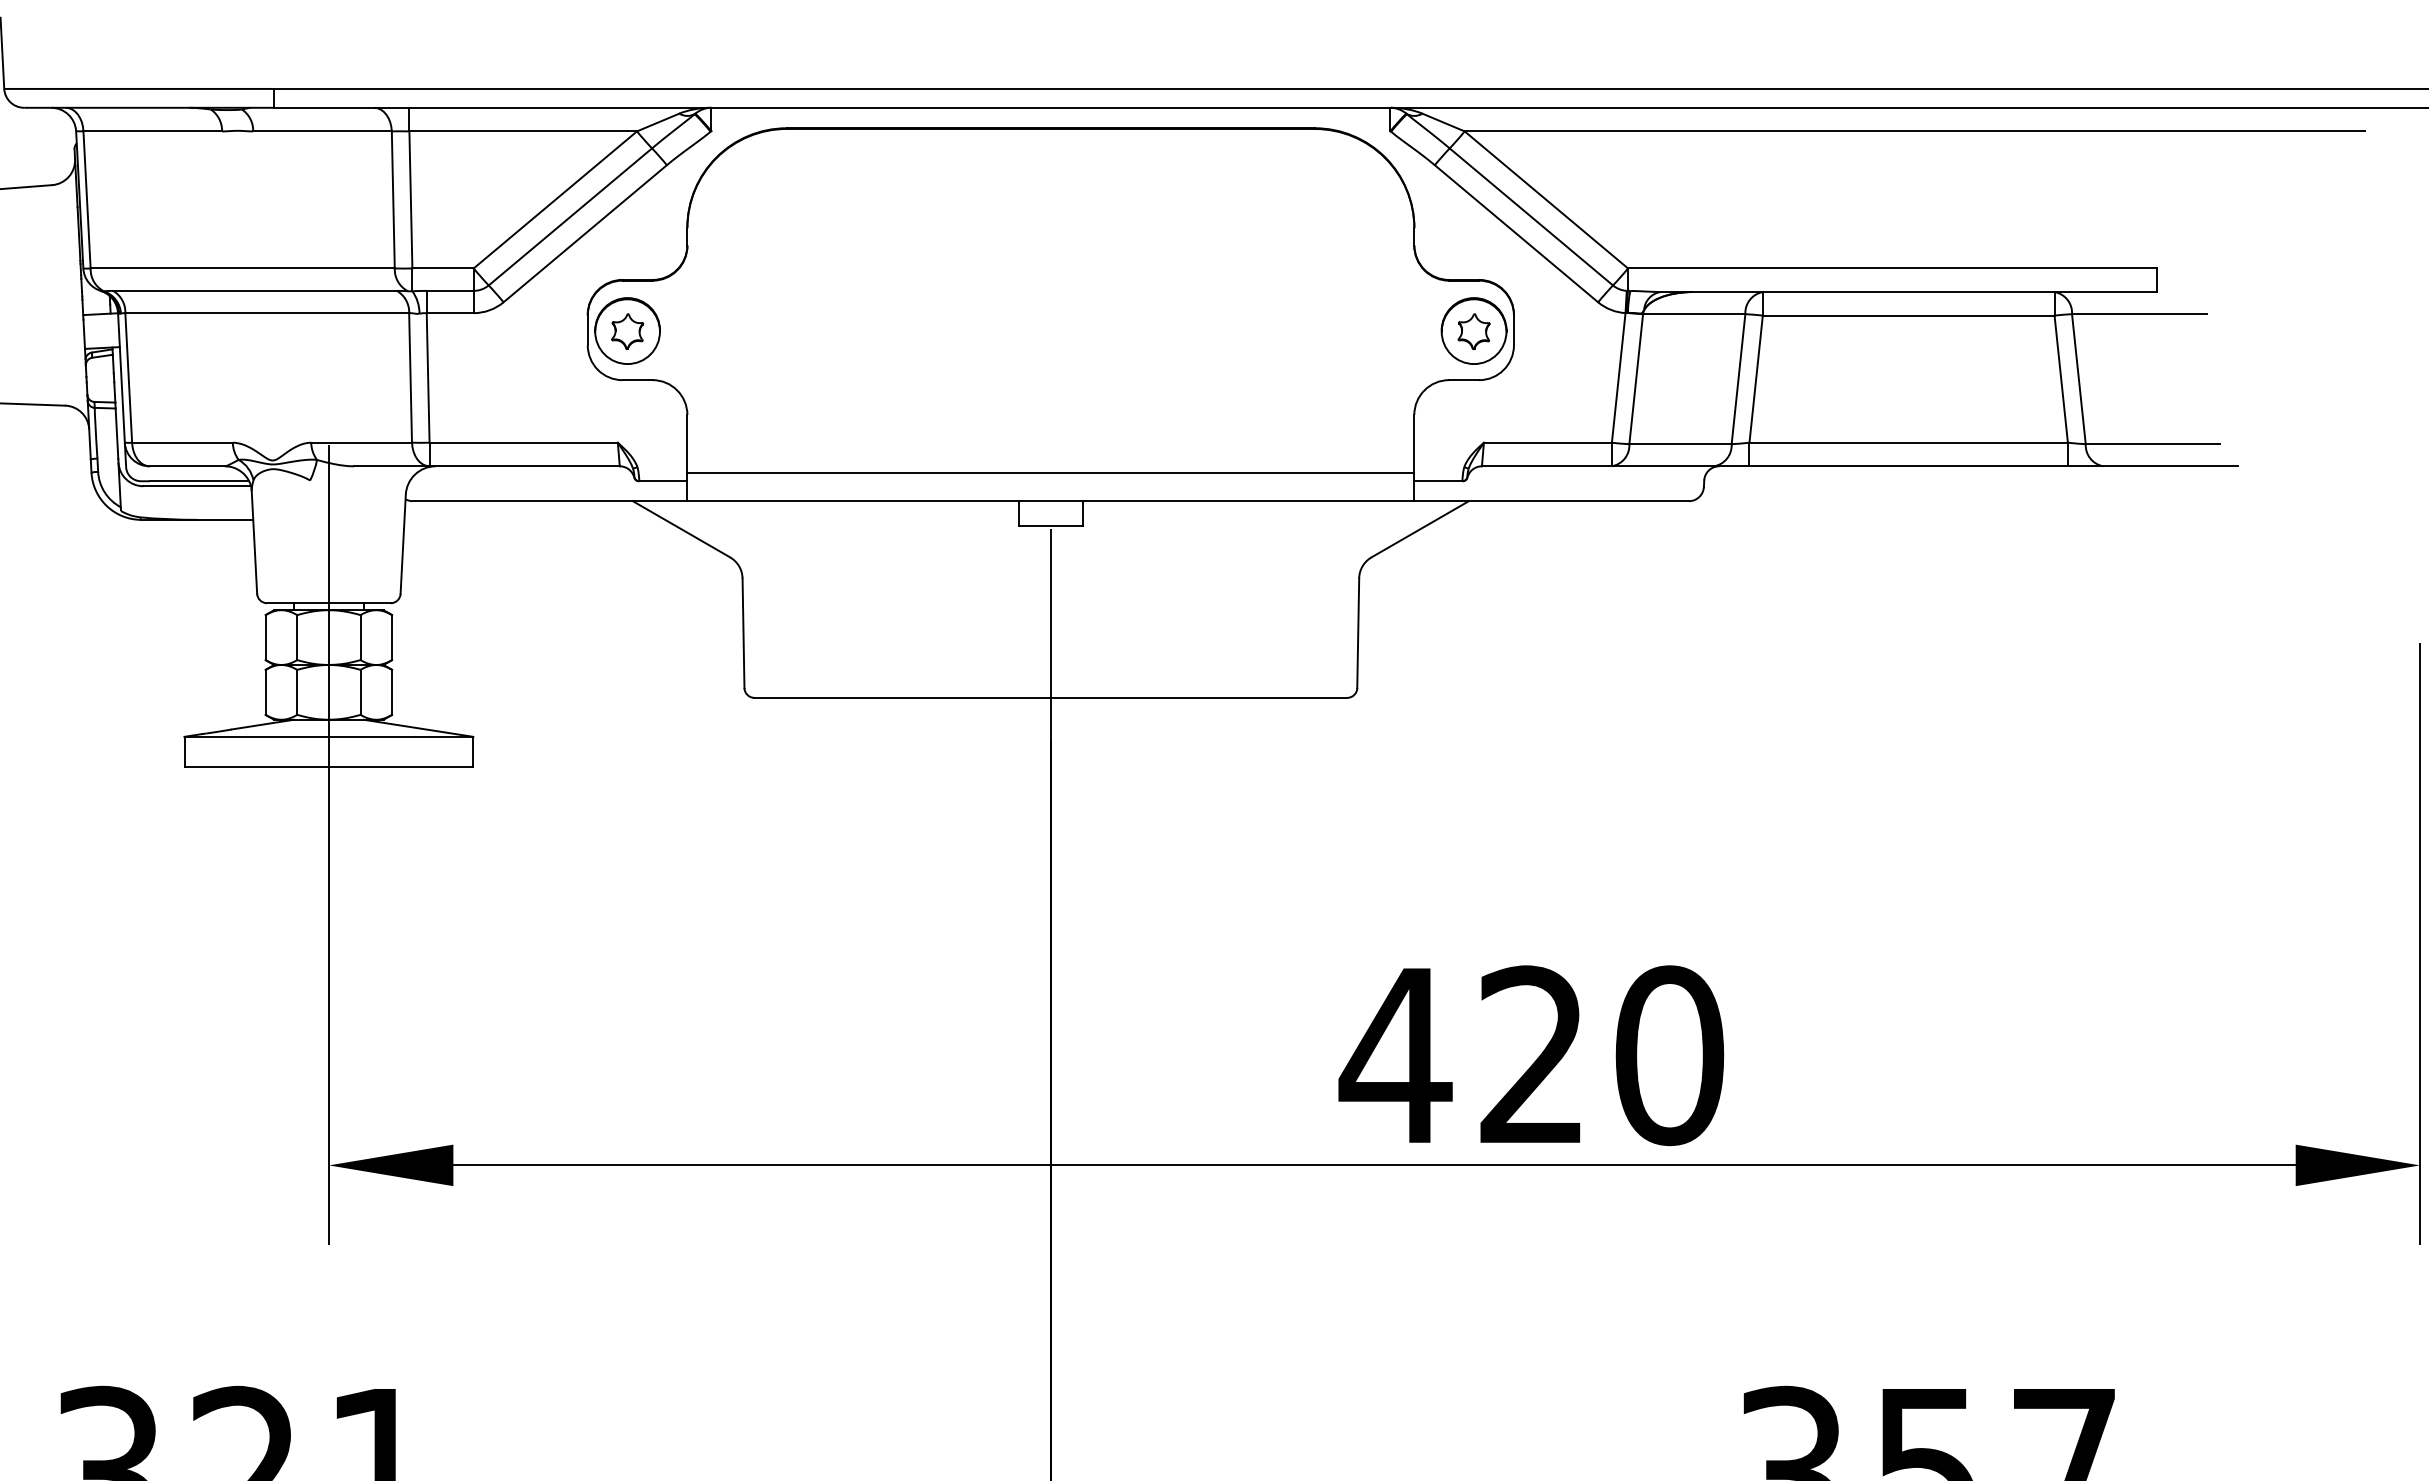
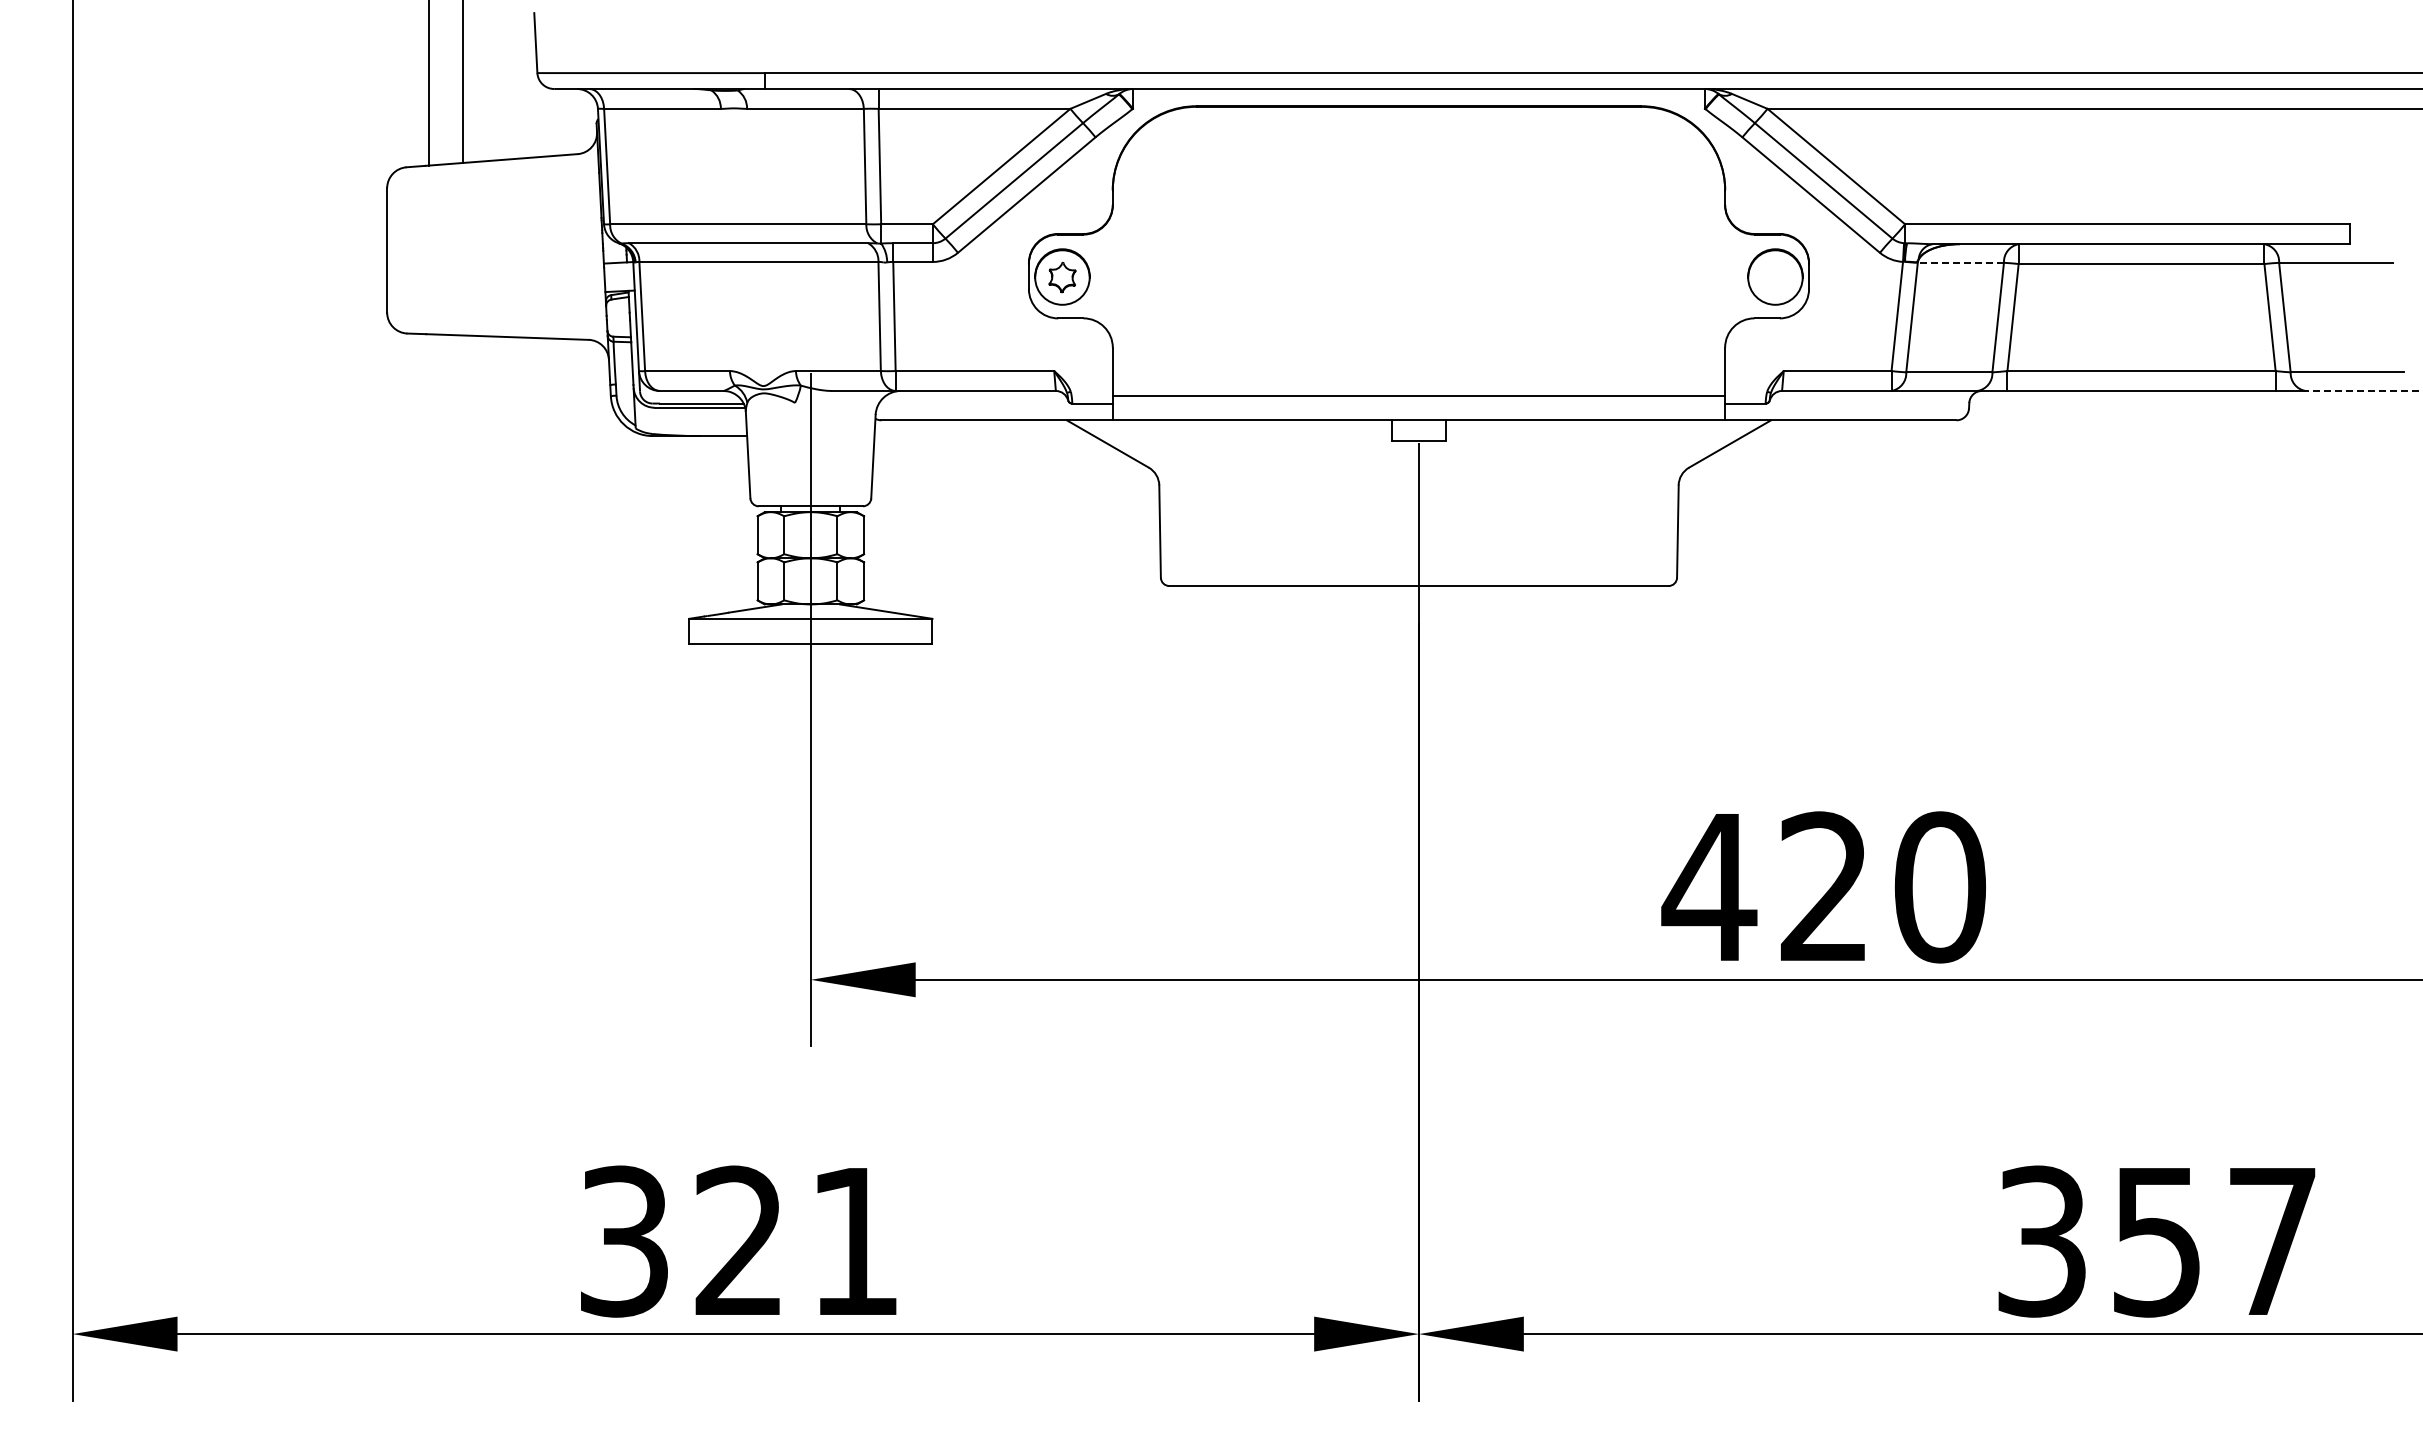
line: (1693, 313) -> (1960, 262), solid -> dashed
part: (1474, 331) -> (1775, 277), removed
line: (2171, 465) -> (2362, 390), solid -> dashed

